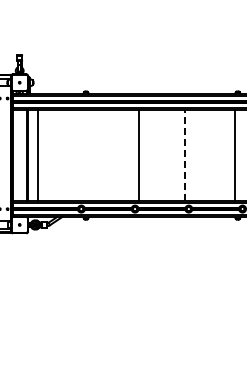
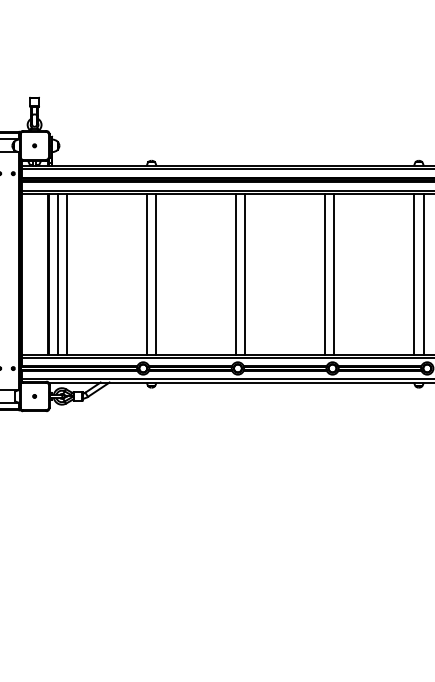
line: (32, 155) -> (57, 274), added
line: (83, 155) -> (147, 274), added
line: (88, 155) -> (155, 274), added
line: (134, 155) -> (236, 274), added
line: (184, 155) -> (324, 274), dashed -> solid
line: (189, 155) -> (333, 274), added
line: (240, 155) -> (423, 274), added

